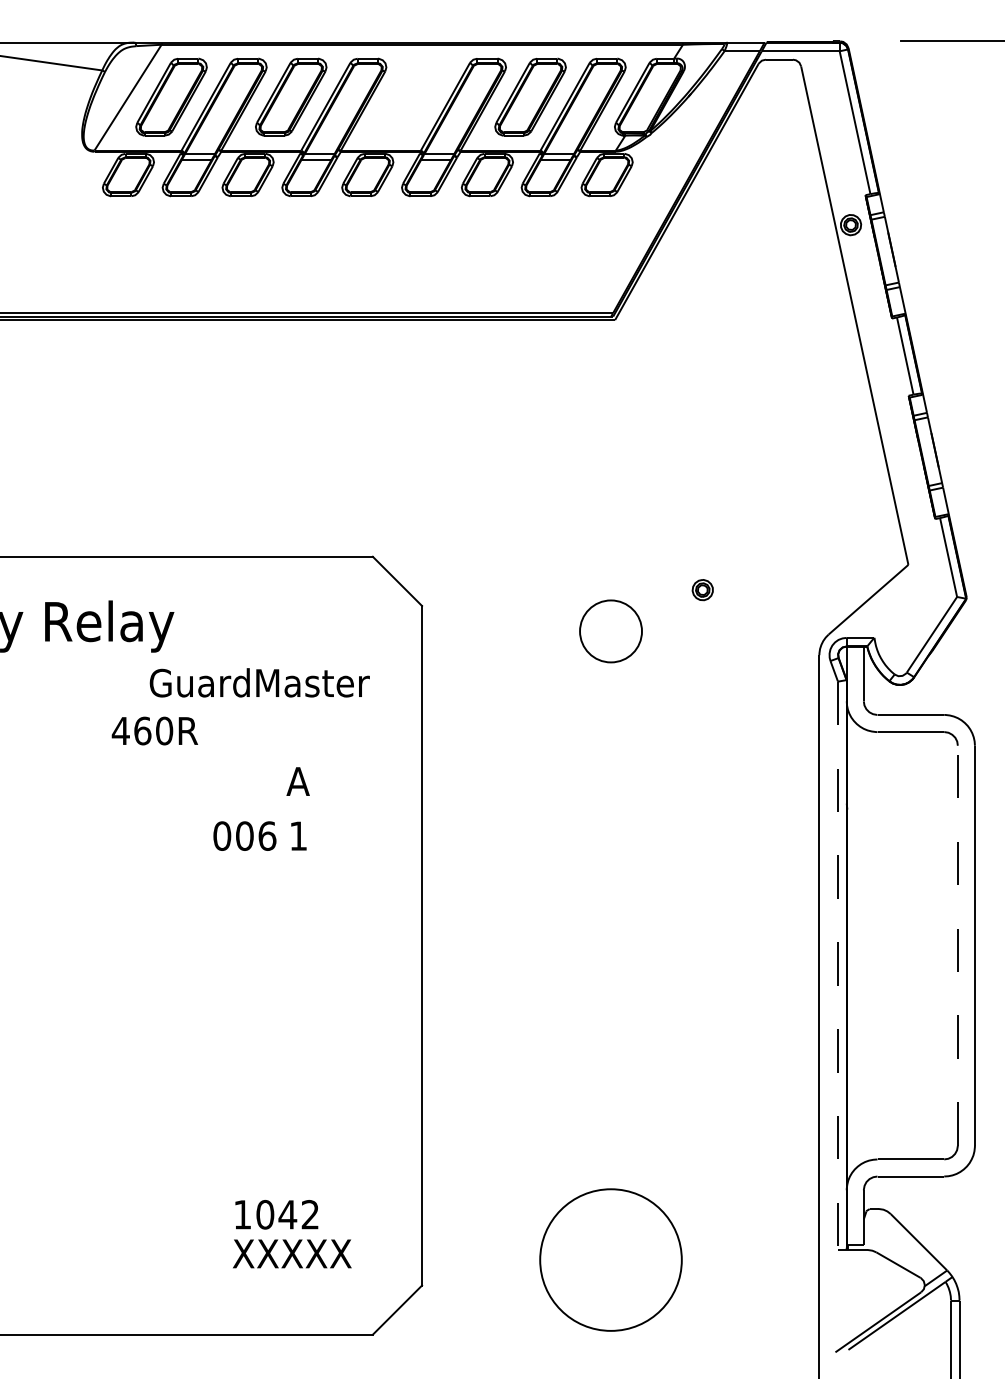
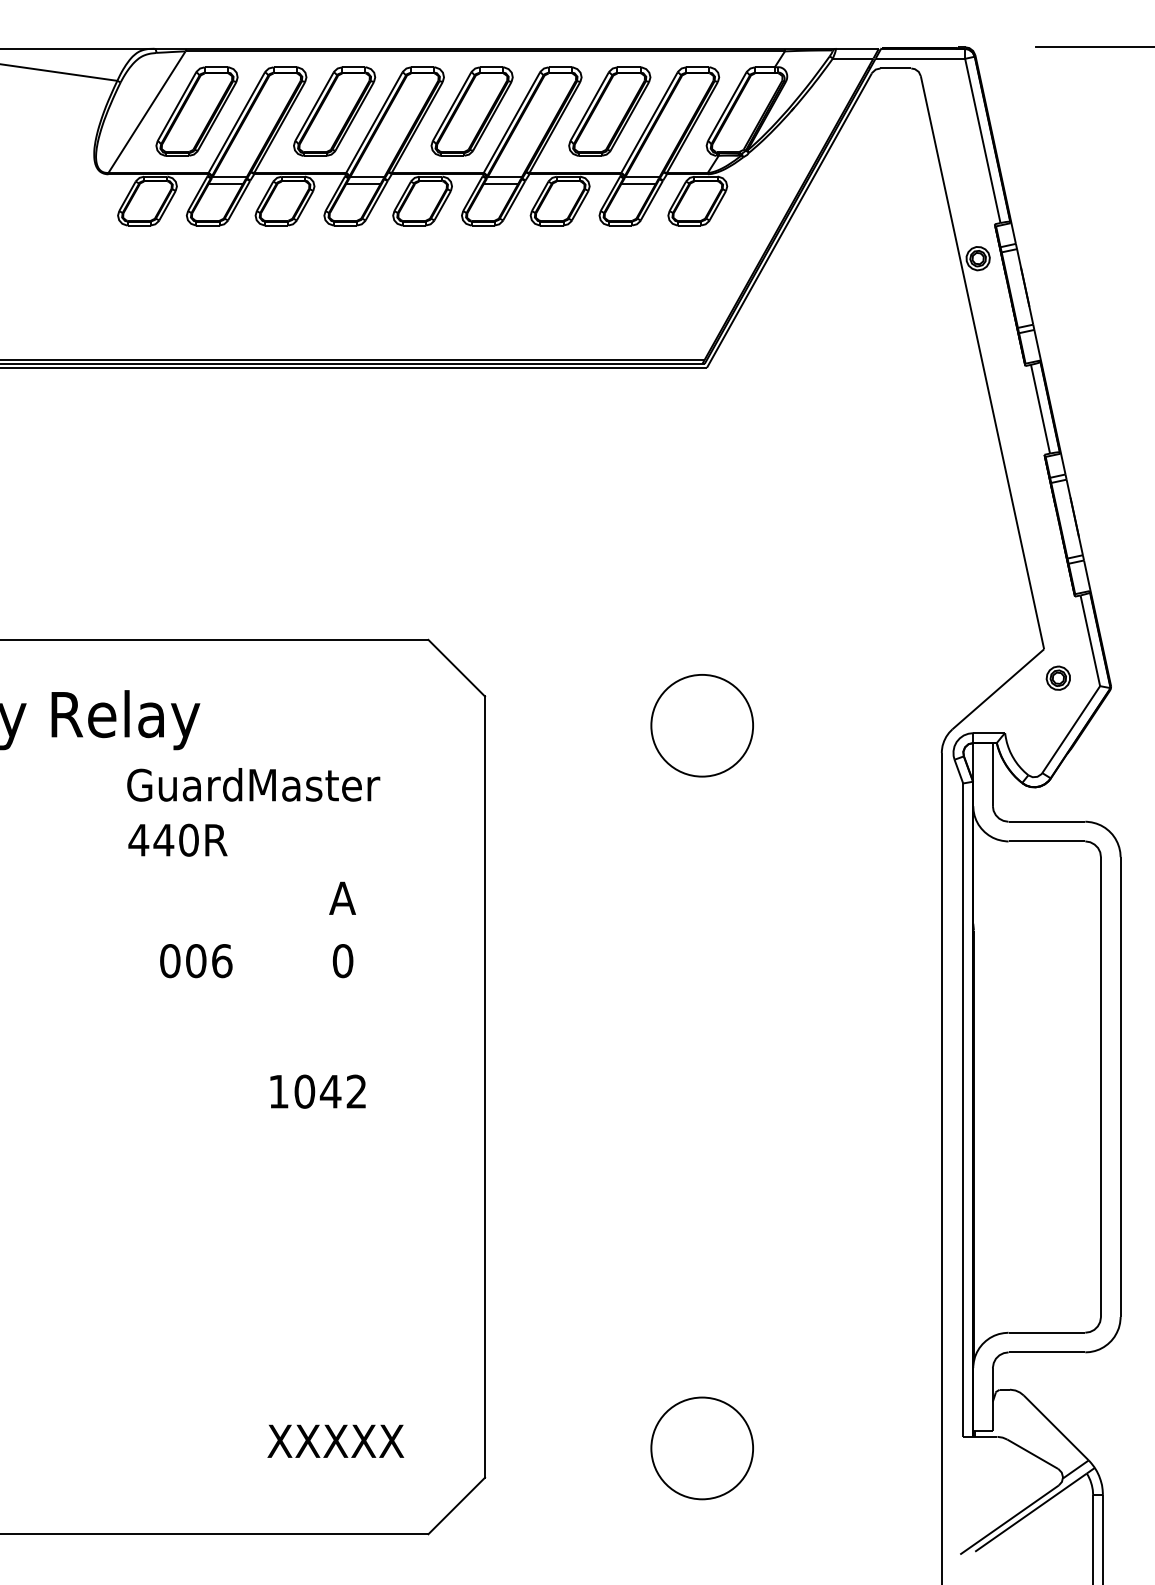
part: (410, 96) -> (471, 110), added
part: (702, 590) -> (1058, 678), moved
circle: (610, 631) -> (701, 725), size x1.43
text: (259, 682) -> (253, 784), moved
text: (142, 730) -> (163, 839), 460R -> 440R
text: (244, 835) -> (195, 960), moved
text: (298, 835) -> (342, 960), 1 -> 0
line: (957, 945) -> (1100, 1086), dashed -> solid
line: (838, 966) -> (963, 1110), dashed -> solid
text: (276, 1214) -> (317, 1091), moved
circle: (610, 1259) -> (701, 1447), size x0.62

